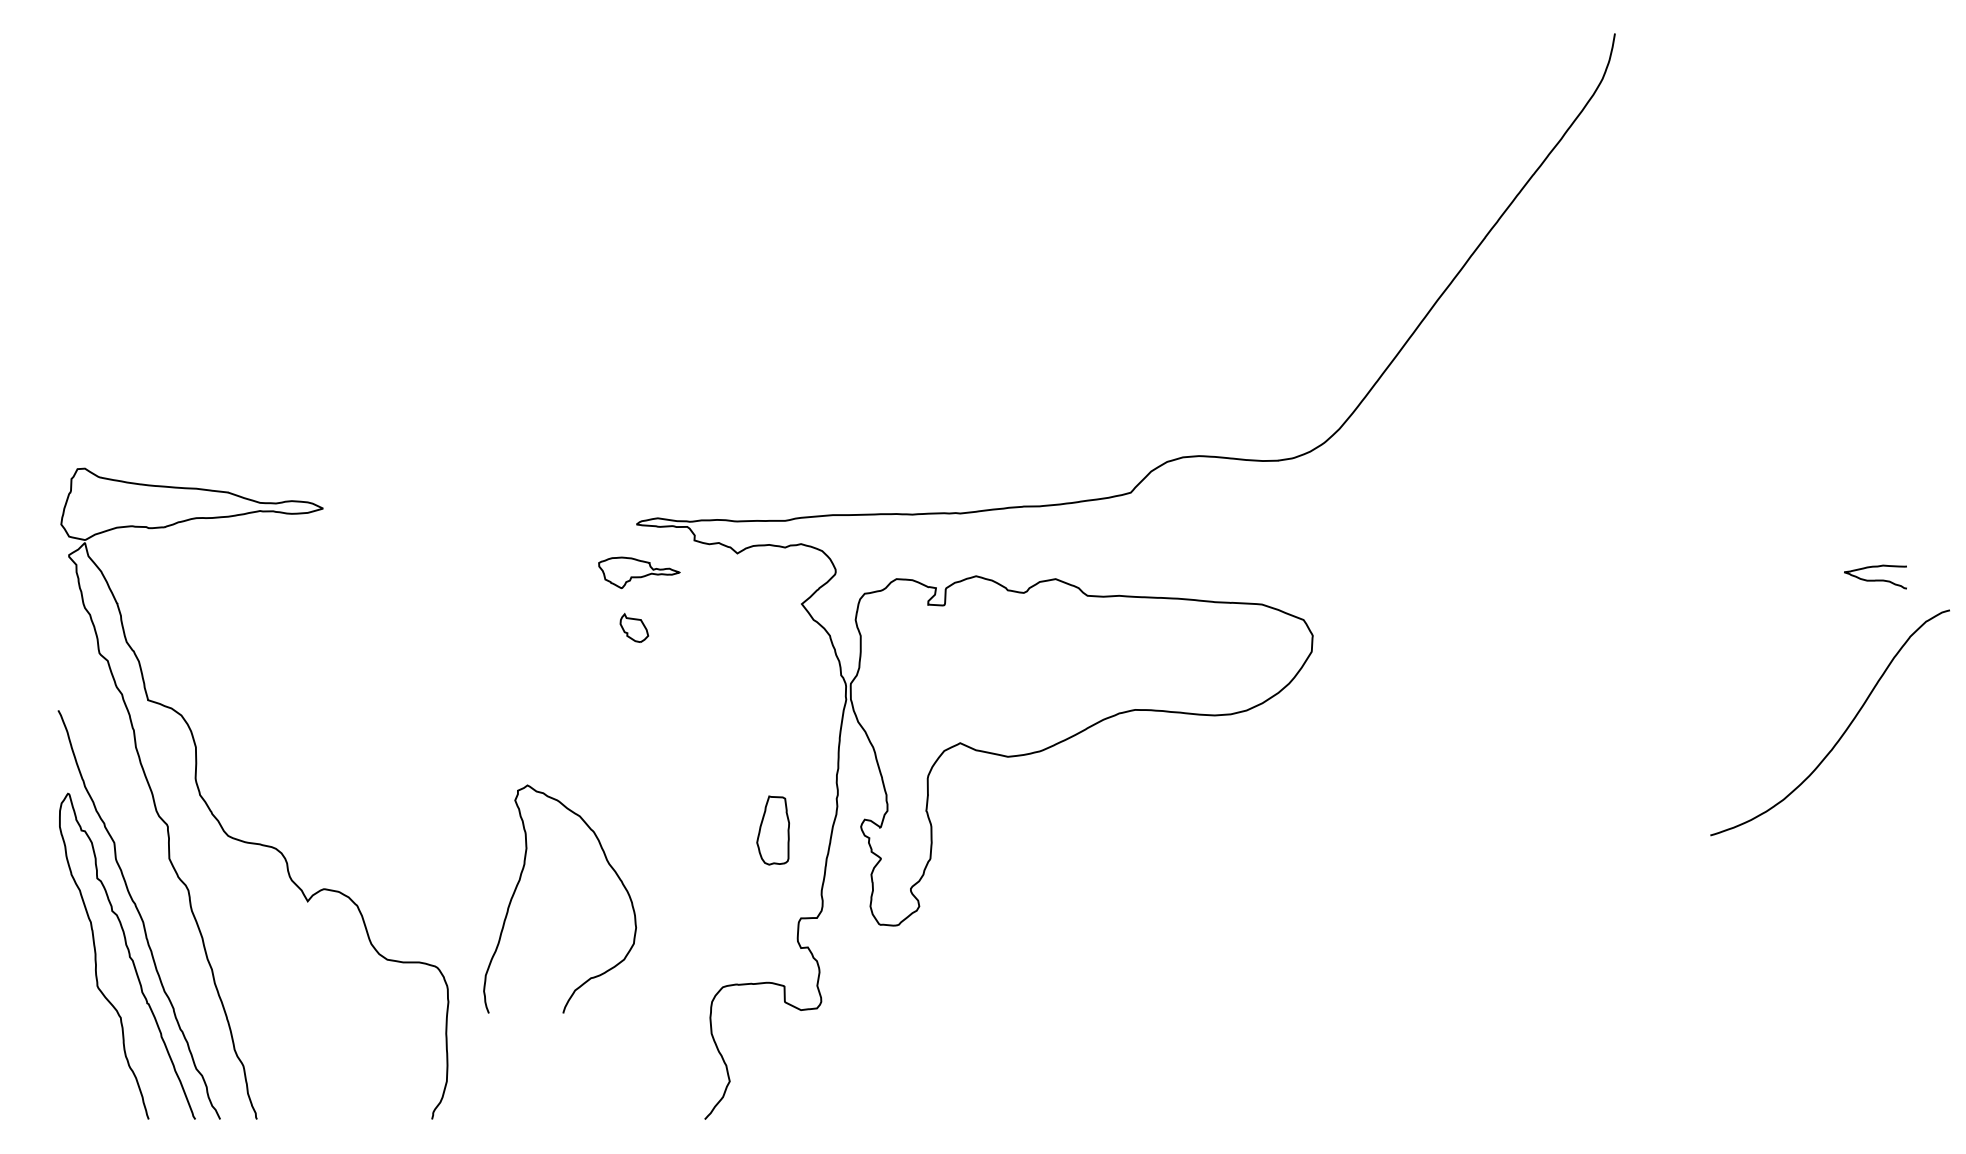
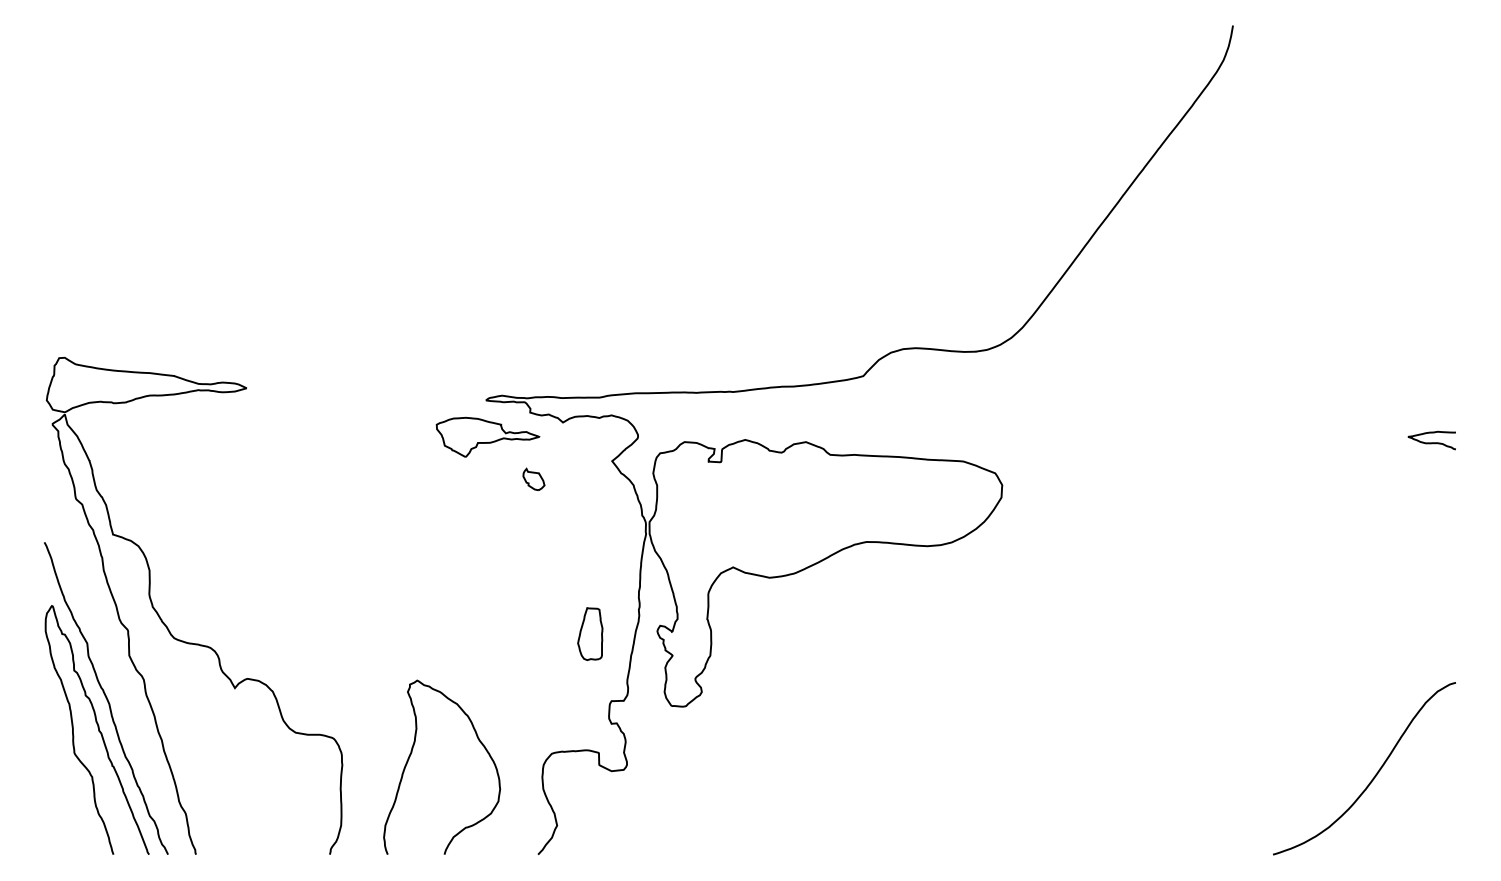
part: (639, 572) -> (488, 437), size x1.67
part: (634, 627) -> (534, 479), moved
curve: (1844, 730) -> (1375, 774), moved
curve: (519, 883) -> (411, 755), moved

